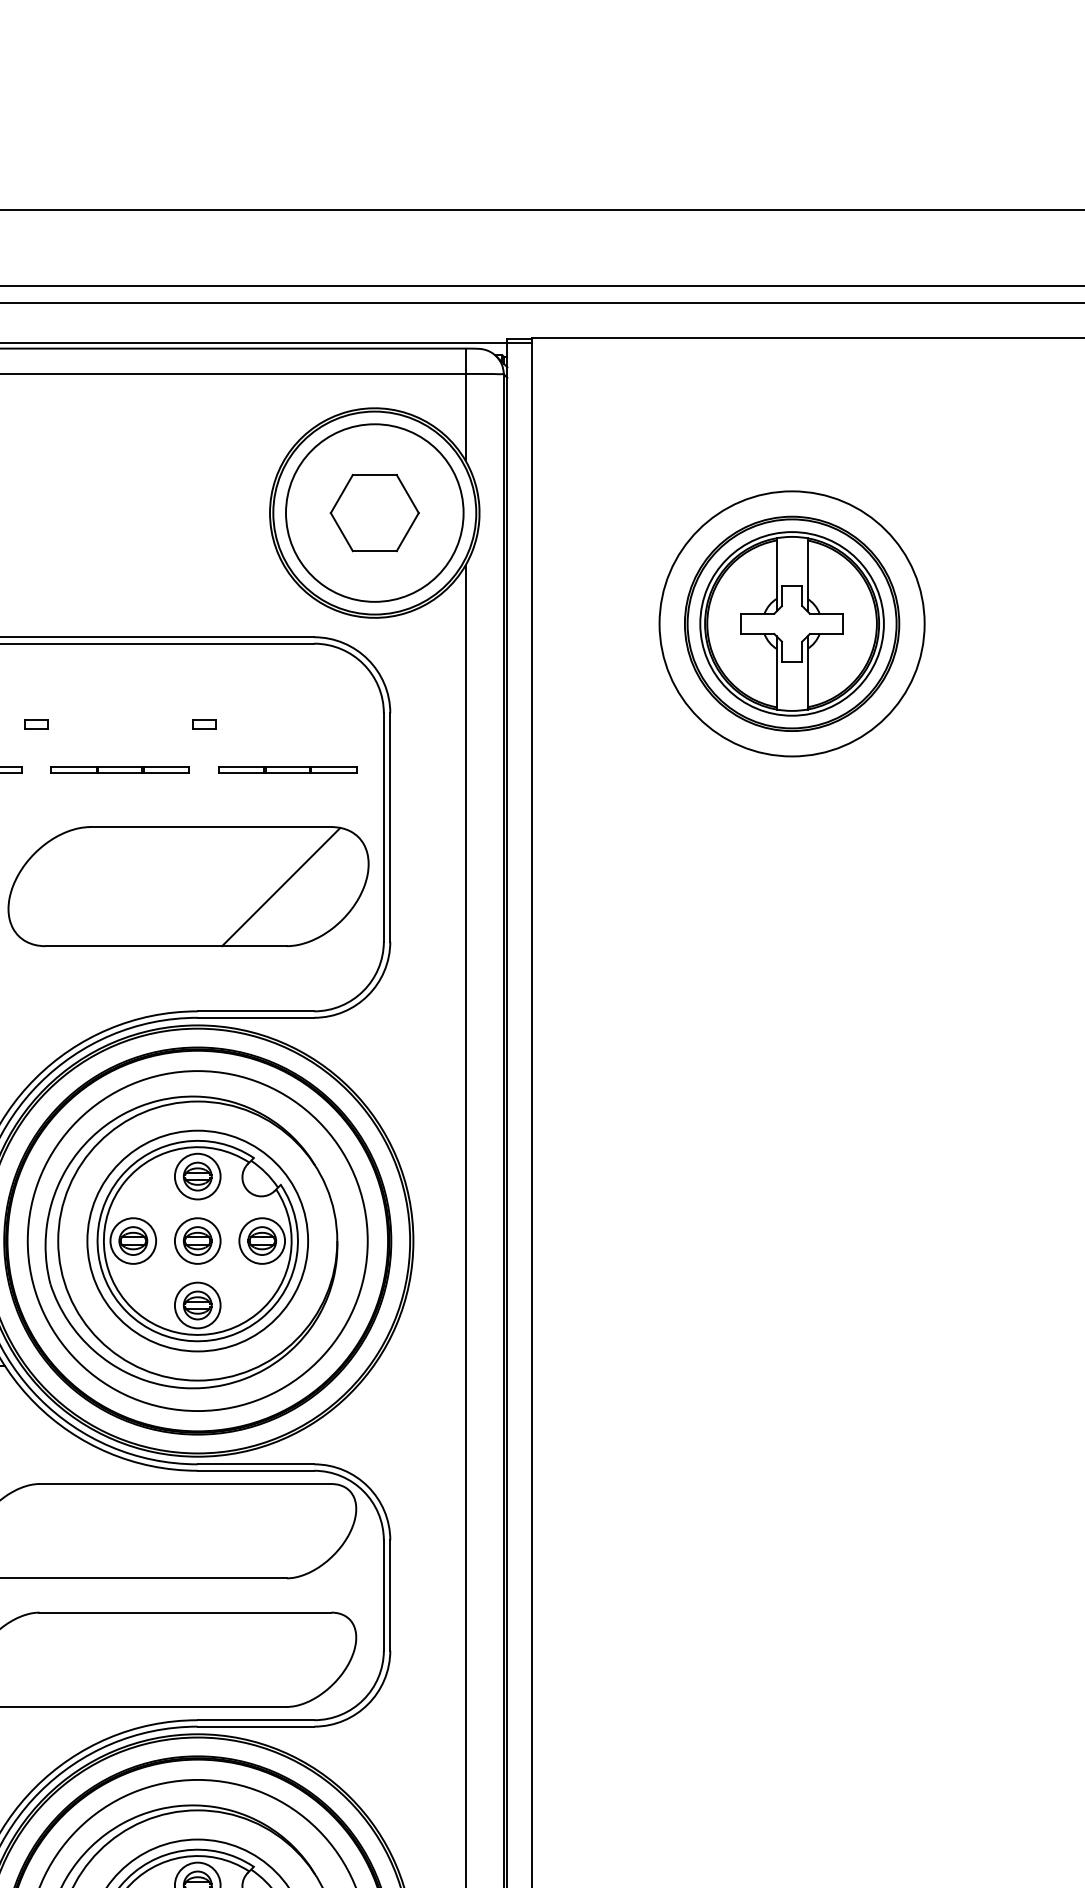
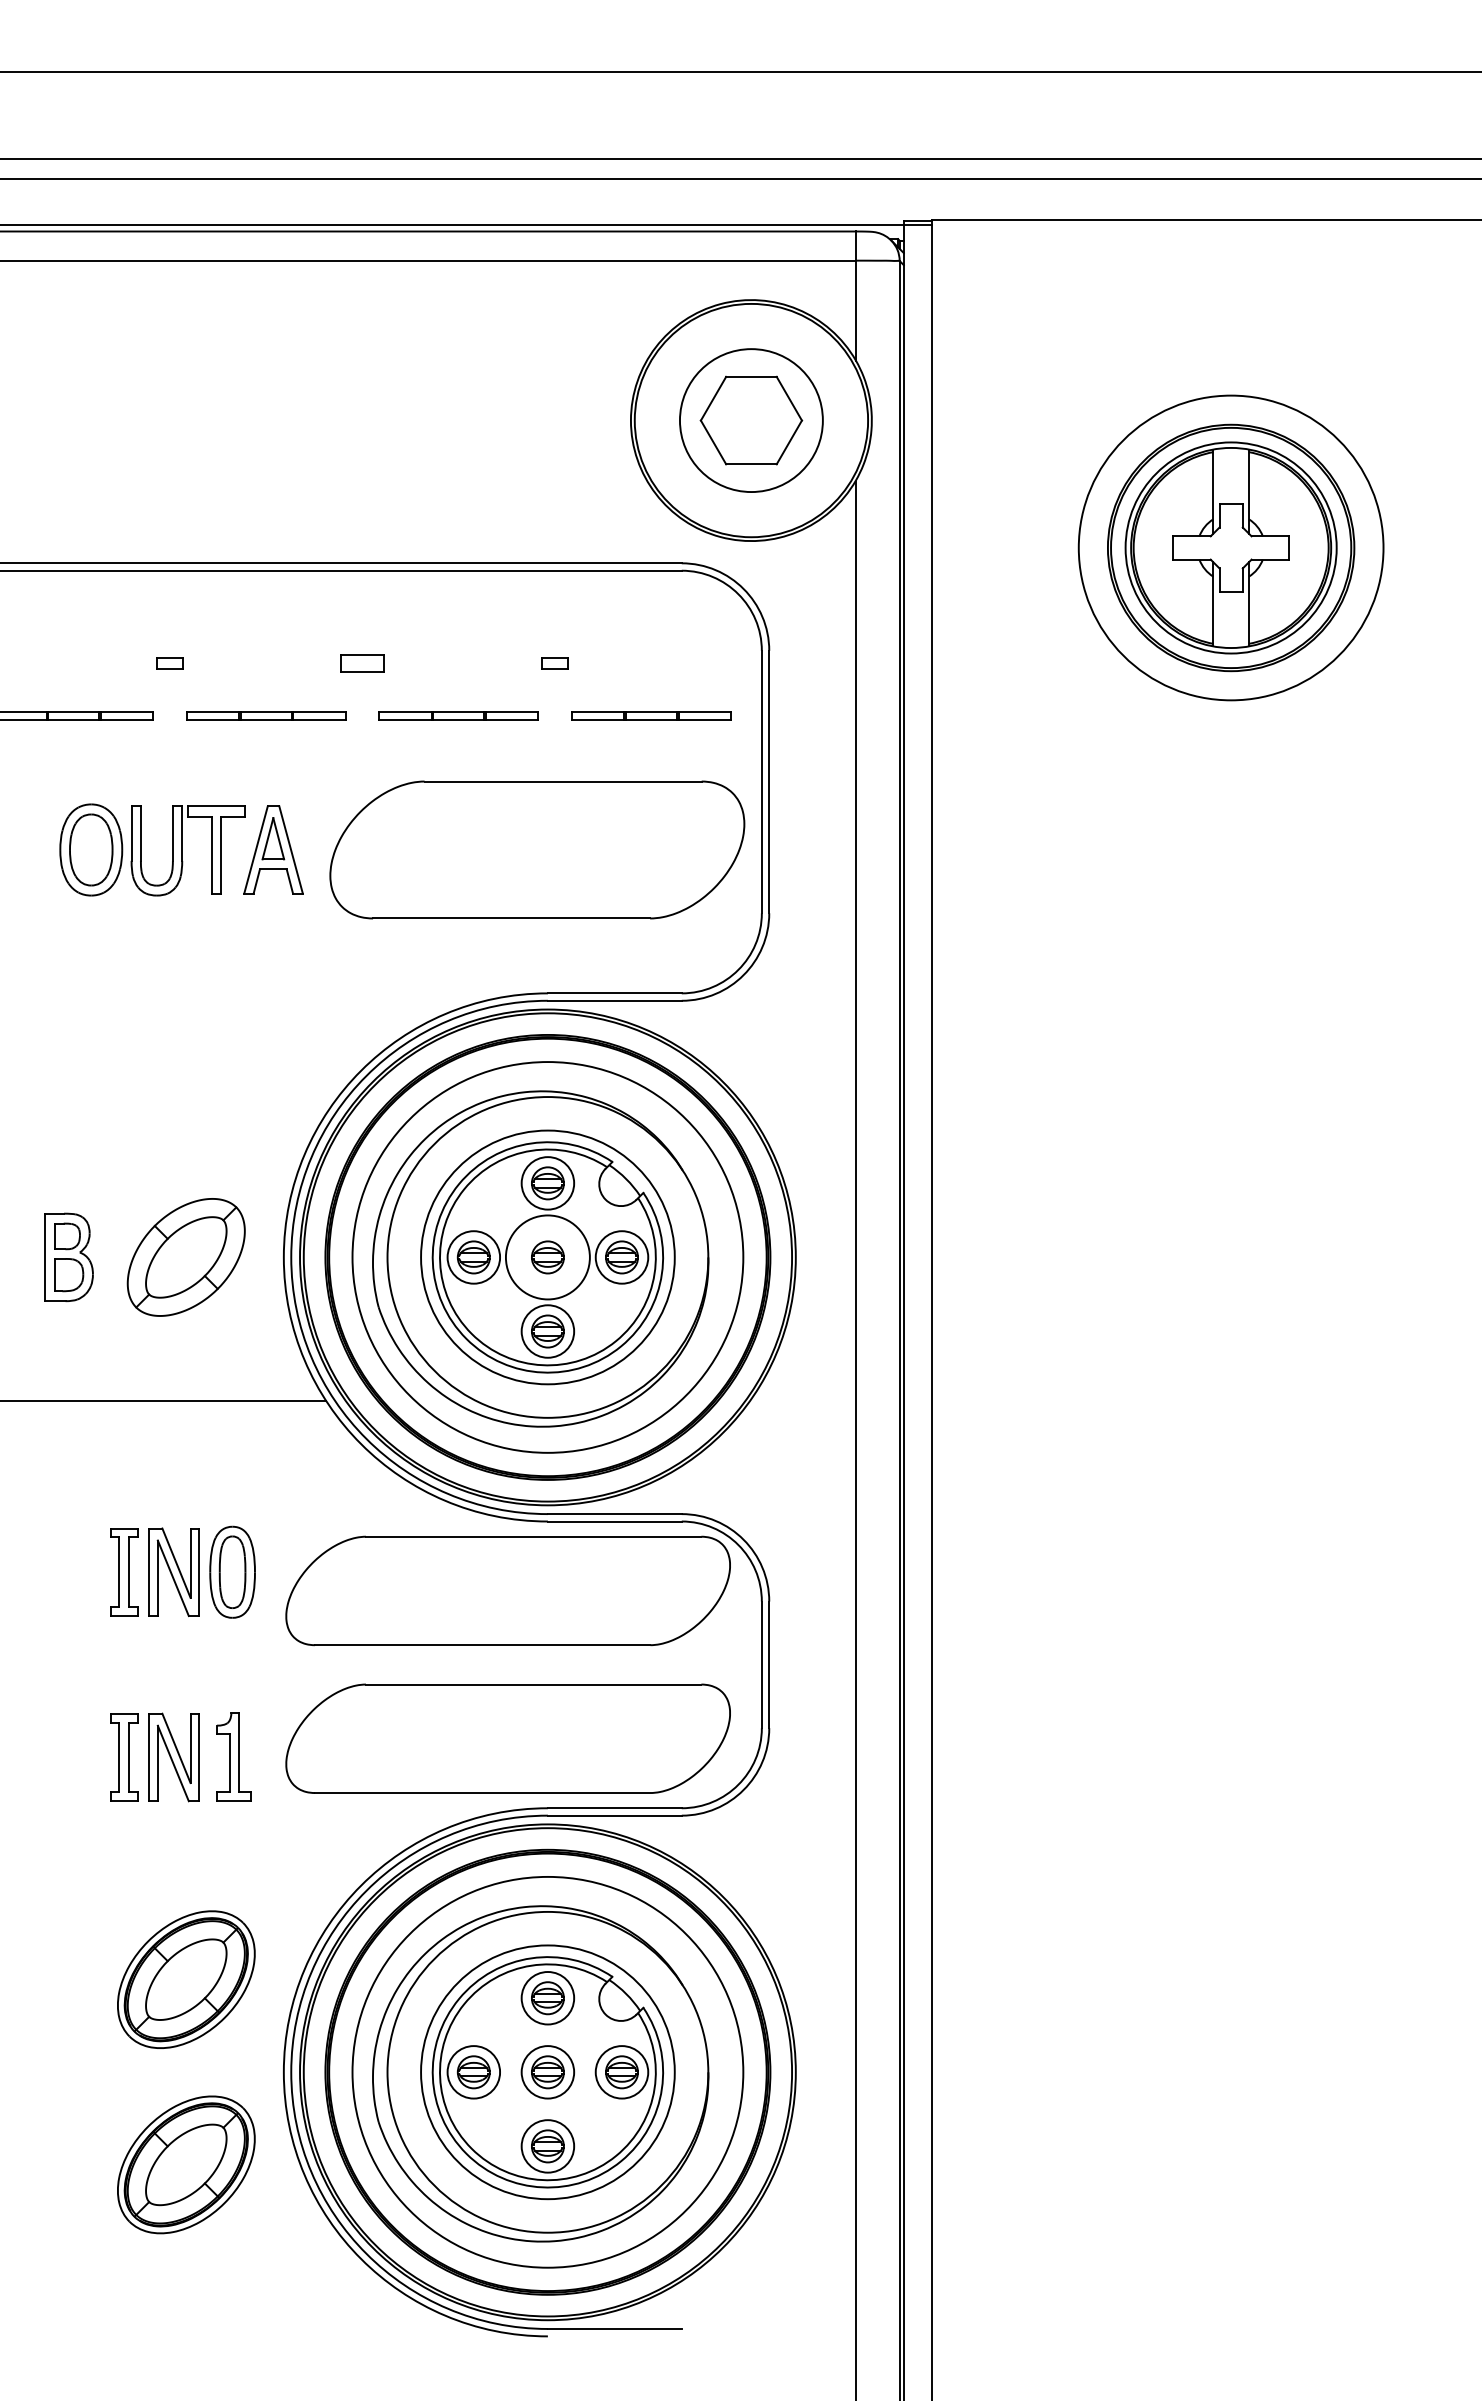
circle: (374, 513) -> (751, 420), size x0.7
part: (36, 724) -> (362, 663), size x1.6
line: (280, 887) -> (643, 850), removed
circle: (197, 1241) -> (547, 1257), size x1.6

